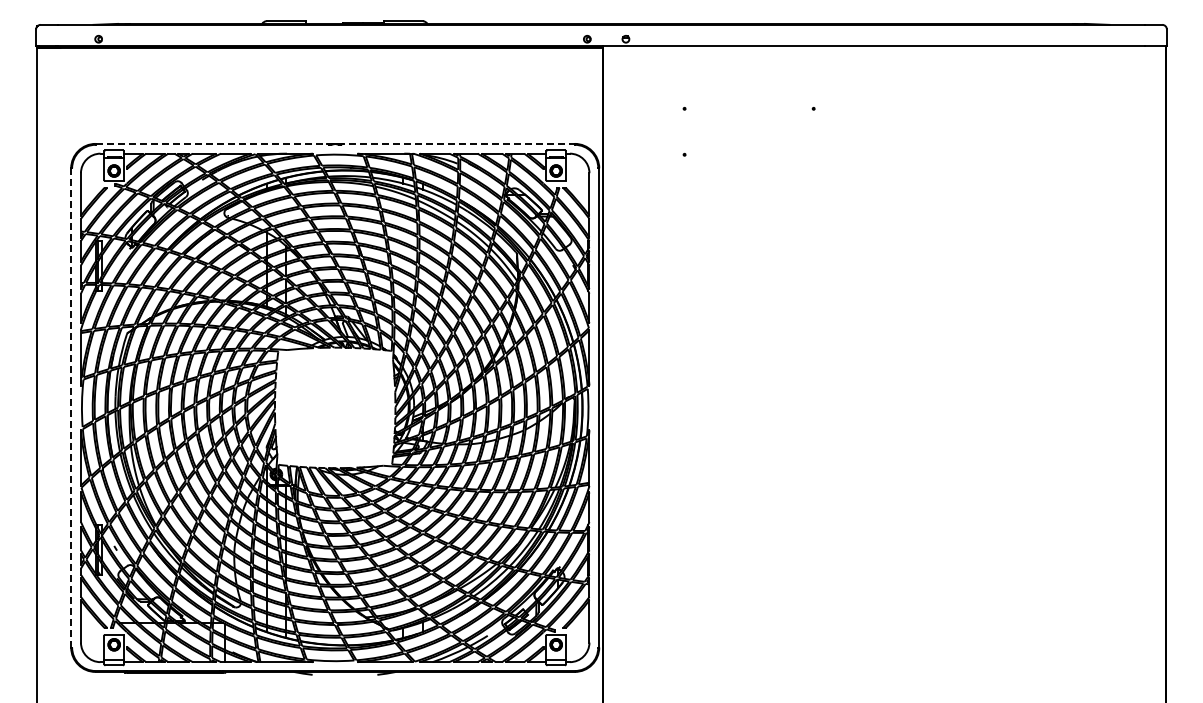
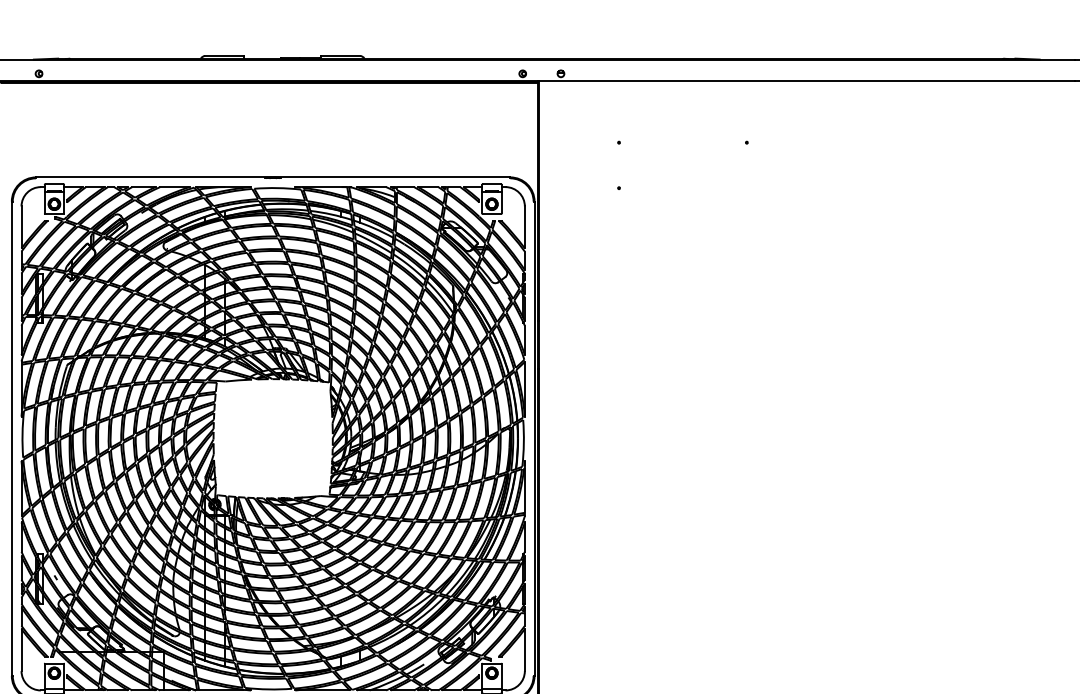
line: (335, 143) -> (273, 177), dashed -> solid
line: (71, 407) -> (12, 438), dashed -> solid

